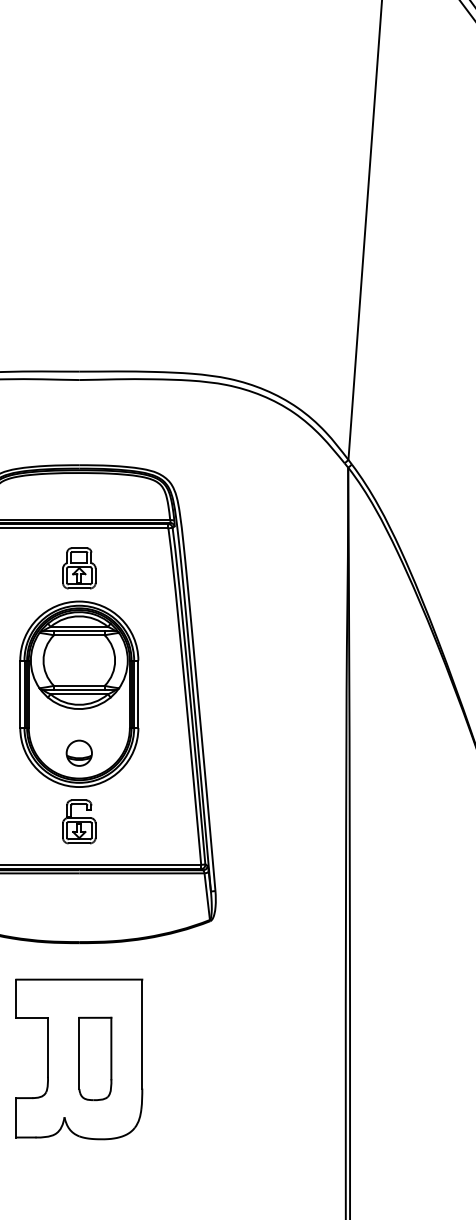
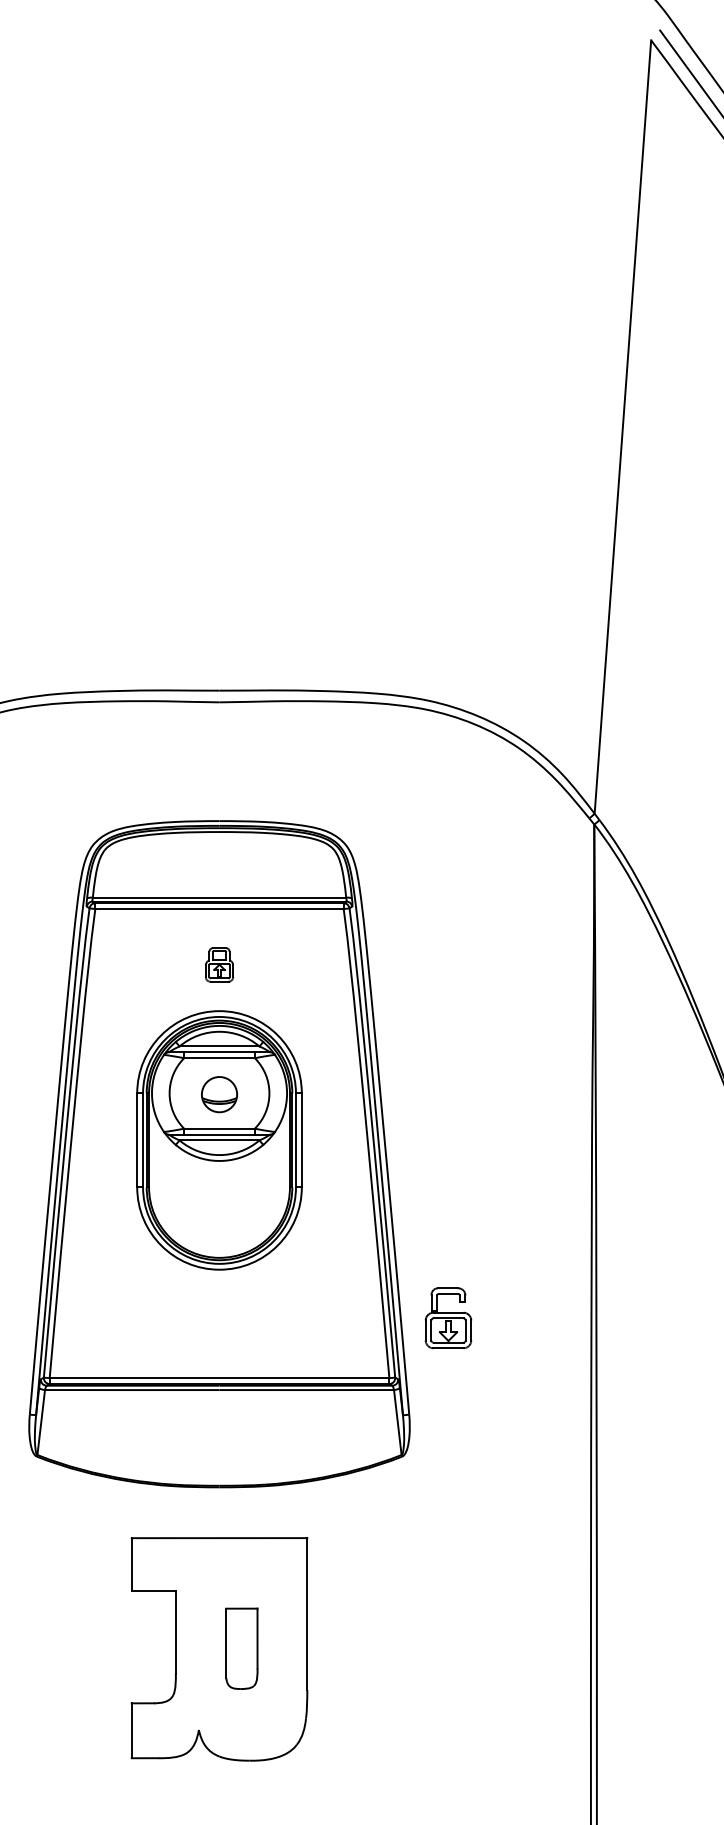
part: (79, 568) -> (219, 964), size x0.6
part: (79, 753) -> (219, 1094), moved
part: (79, 822) -> (448, 1318), moved
part: (95, 1058) -> (241, 1648), size x0.7

